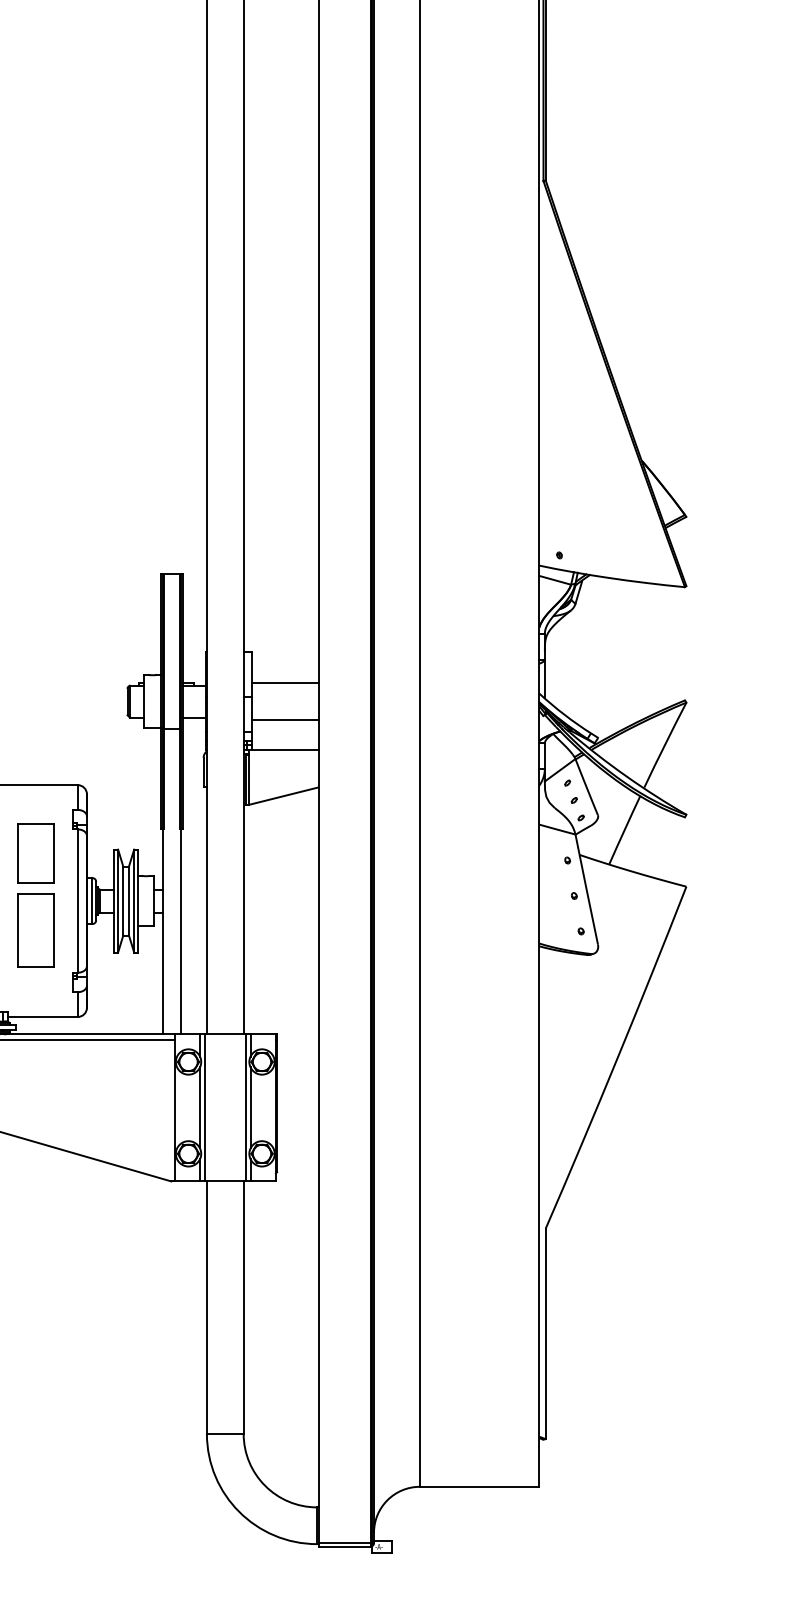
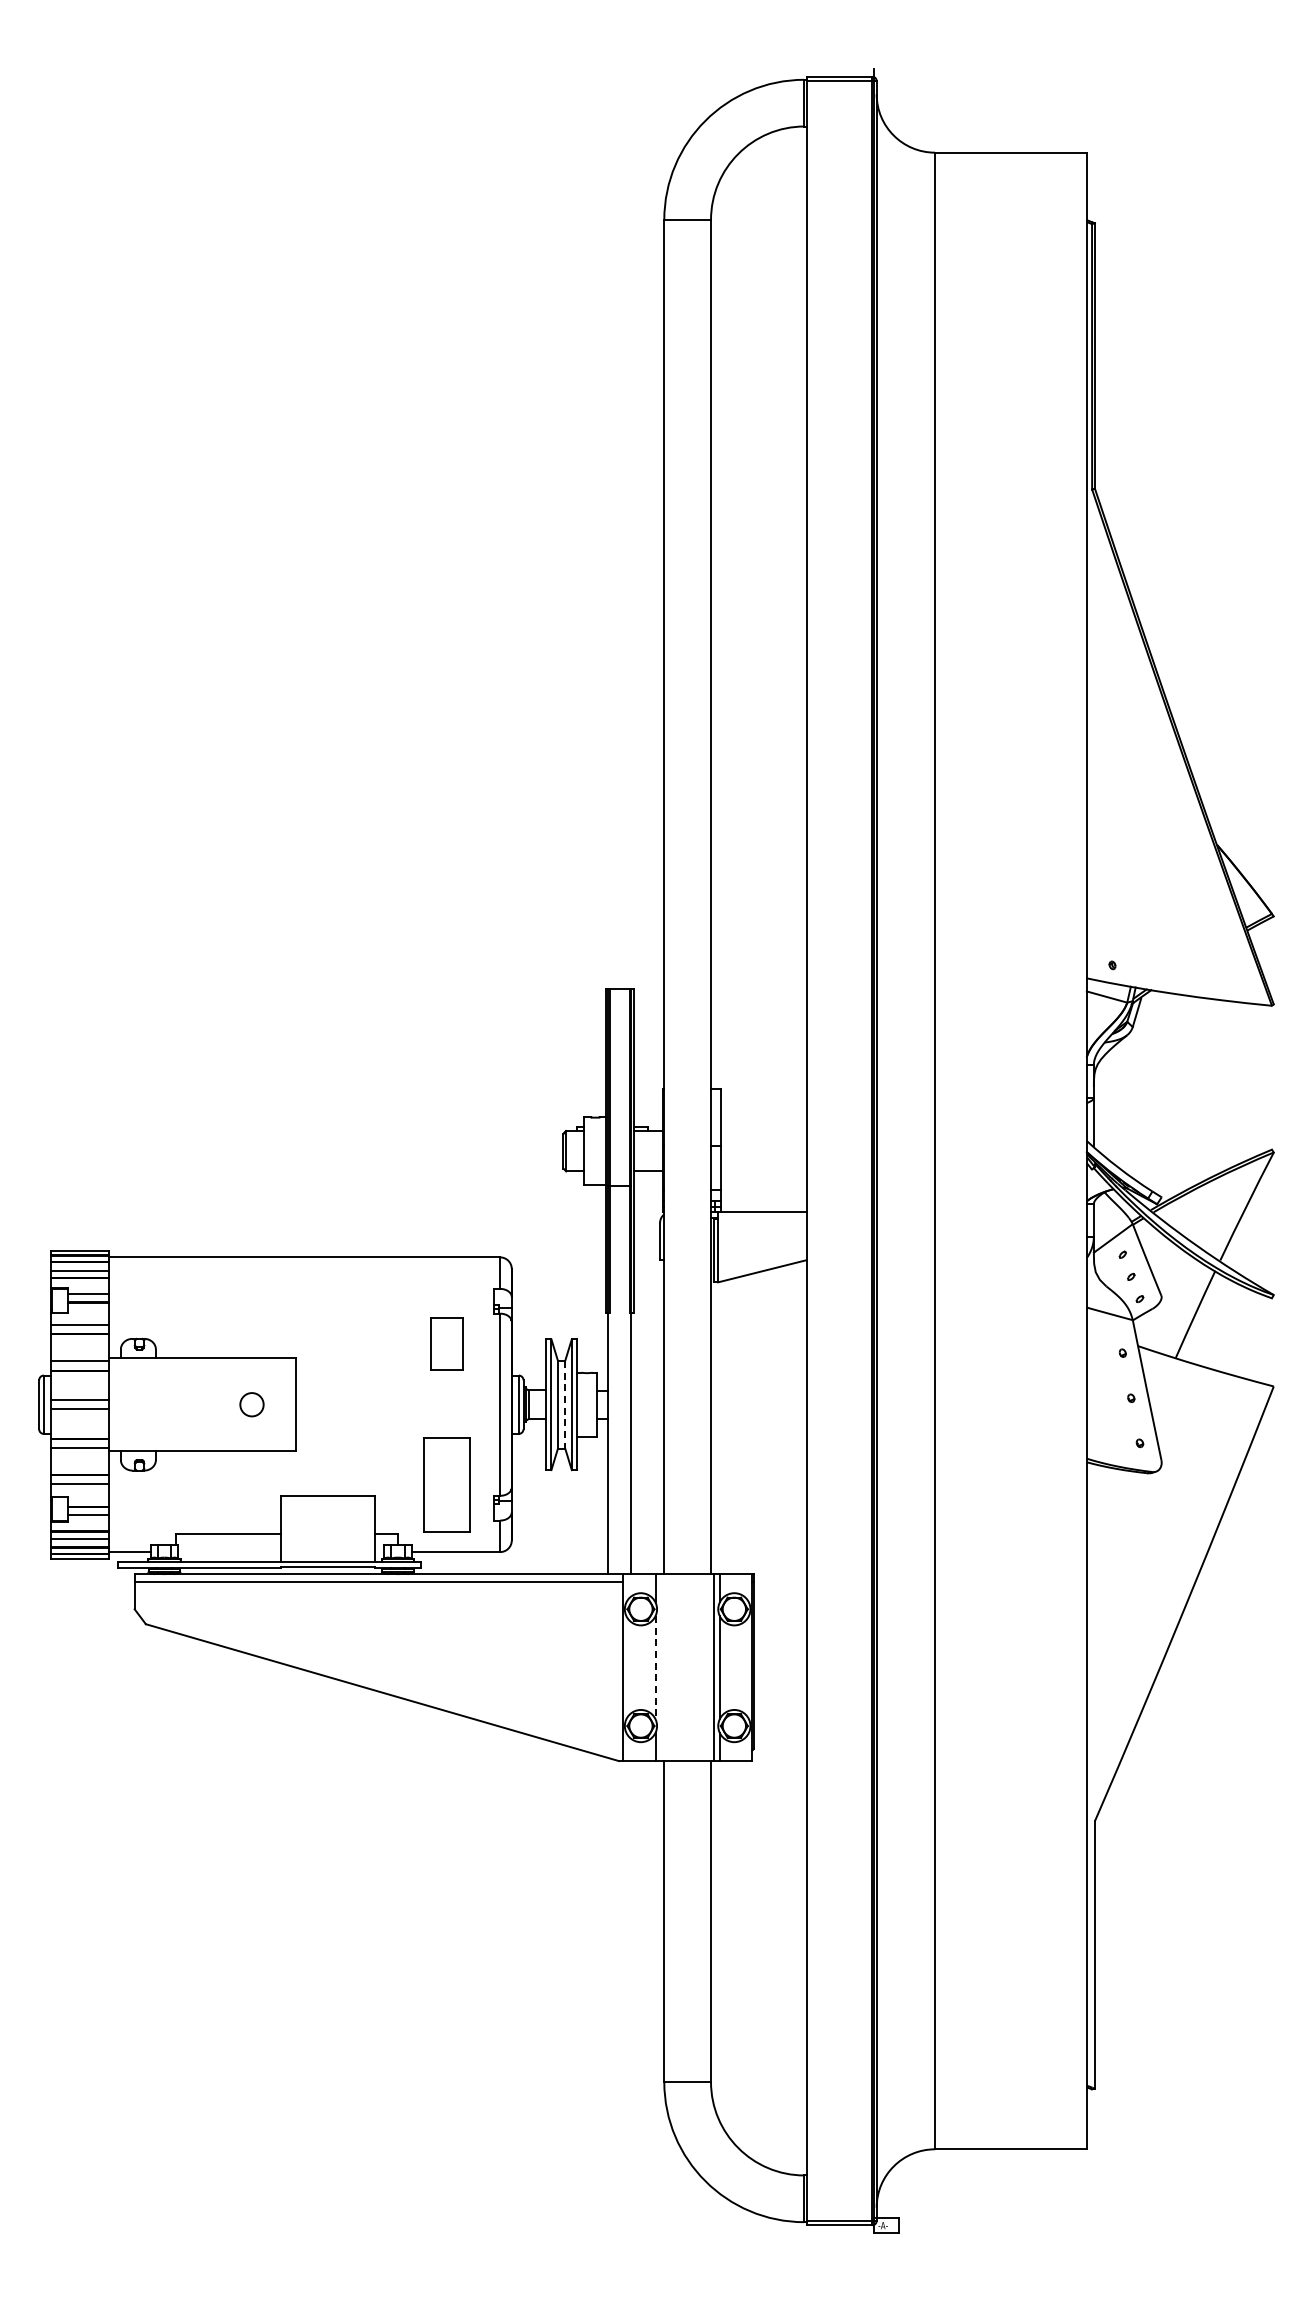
line: (284, 682) -> (763, 1127), removed
line: (284, 719) -> (763, 1174), removed
part: (35, 852) -> (446, 1343), size x0.7
line: (129, 900) -> (565, 1404), solid -> dashed
part: (35, 929) -> (446, 1484), moved
line: (200, 1107) -> (655, 1667), solid -> dashed
line: (204, 1107) -> (661, 1667), removed

